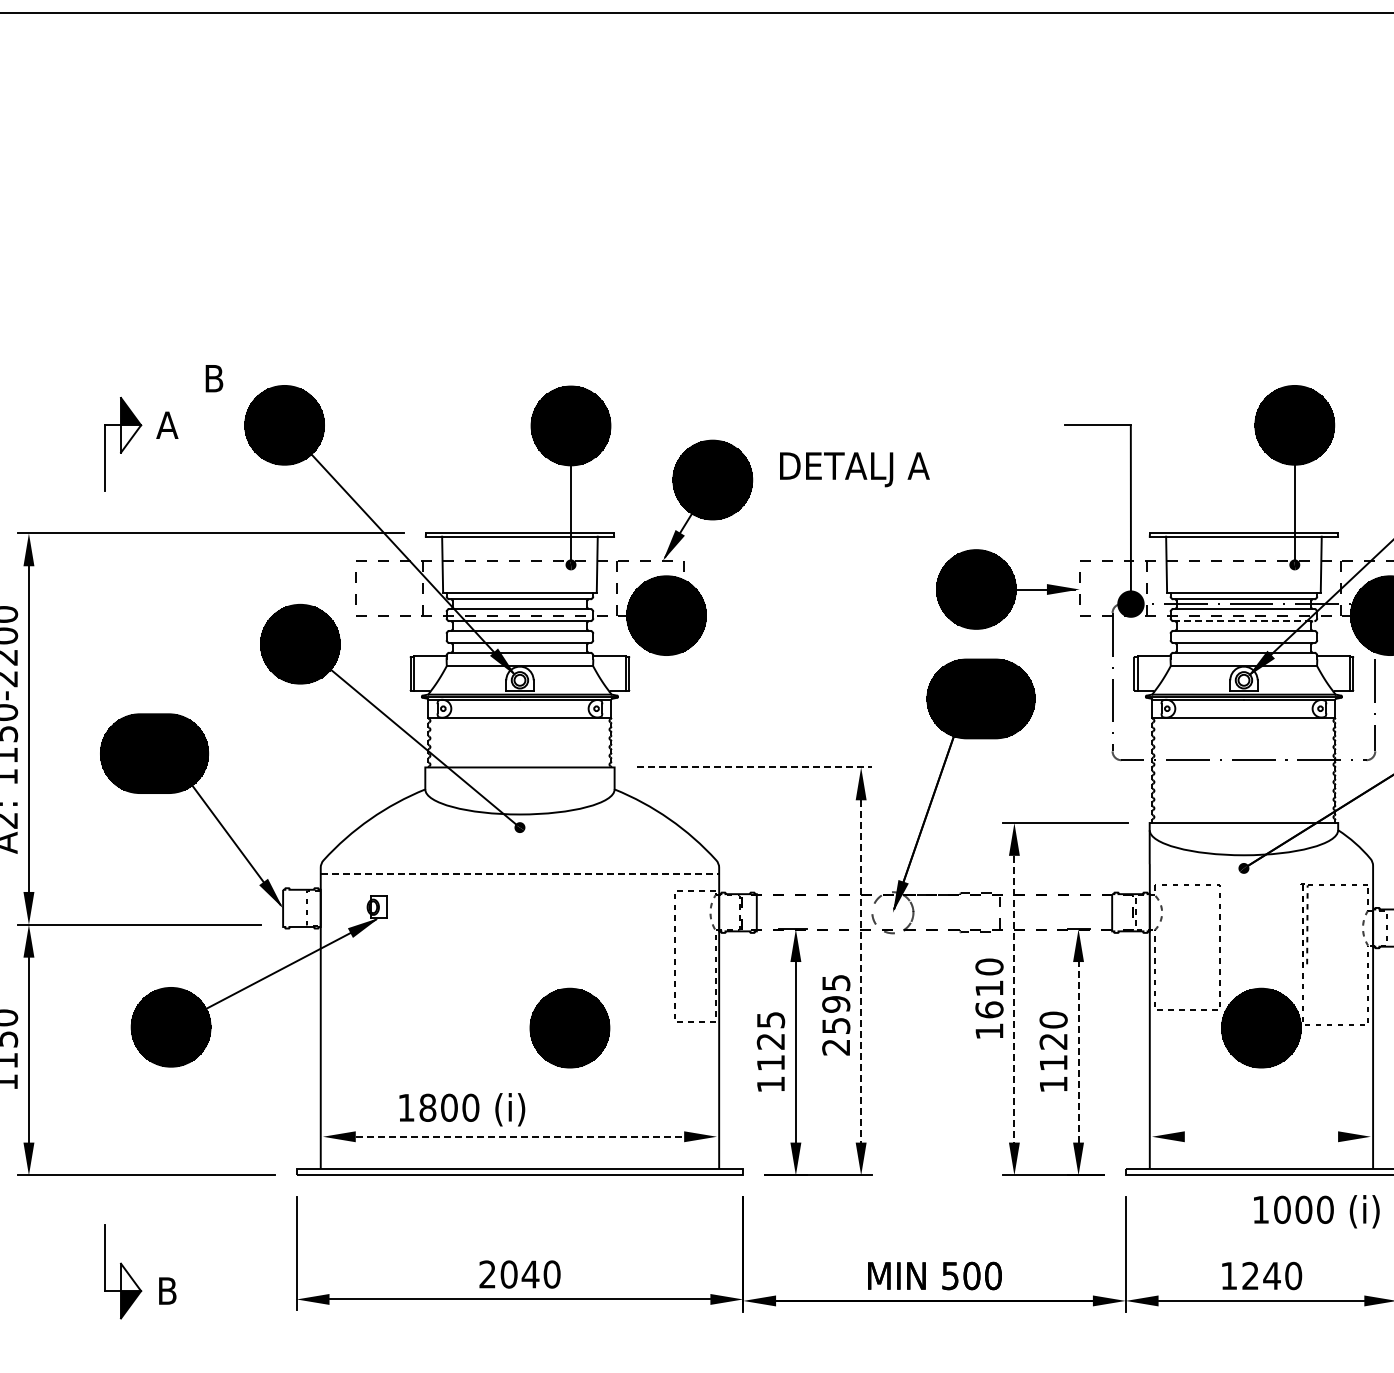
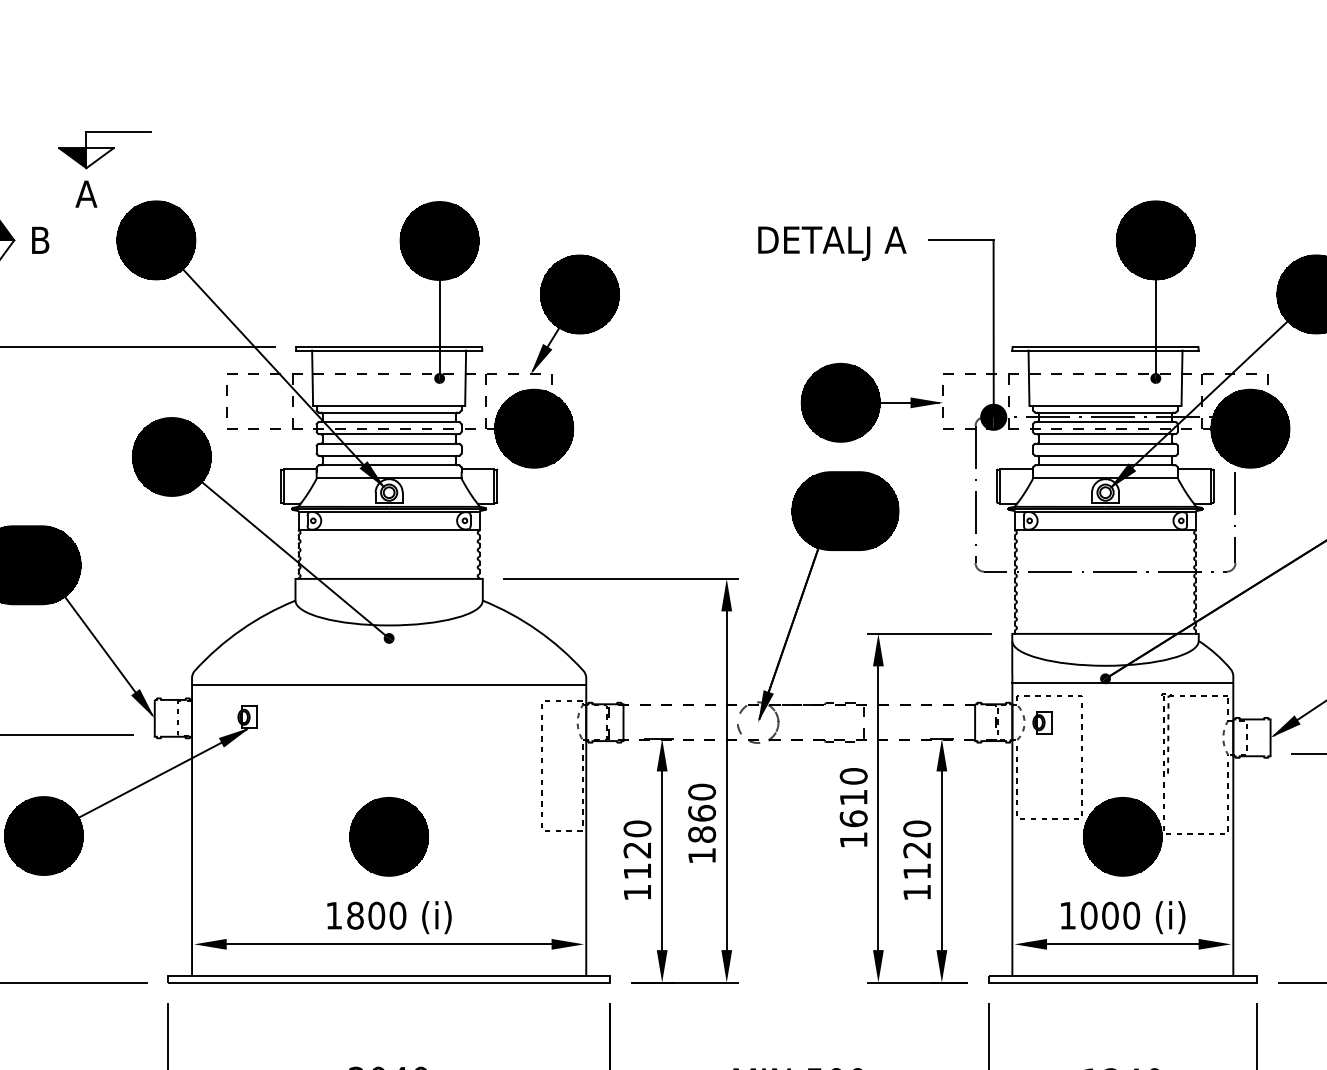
part: (232, 334) -> (104, 150), added
text: (213, 378) -> (85, 194), B -> A
text: (167, 424) -> (40, 239), A -> B
text: (854, 469) -> (831, 243), moved
line: (1244, 621) -> (1106, 434), dashed -> solid
line: (754, 767) -> (621, 578), dashed -> solid
line: (1261, 872) -> (1122, 682), added
line: (520, 874) -> (389, 684), dashed -> solid
part: (1180, 912) -> (1042, 722), added
line: (861, 971) -> (727, 780), dashed -> solid
line: (1014, 999) -> (878, 808), dashed -> solid
text: (836, 1014) -> (702, 823), 2595 -> 1860
text: (770, 1019) -> (637, 828), 1125 -> 1120
part: (569, 1027) -> (388, 836), moved
line: (1078, 1051) -> (941, 859), dashed -> solid
text: (462, 1109) -> (389, 917), moved
line: (520, 1136) -> (389, 944), dashed -> solid
line: (1261, 1136) -> (1122, 944), added
text: (1316, 1211) -> (1122, 917), moved

